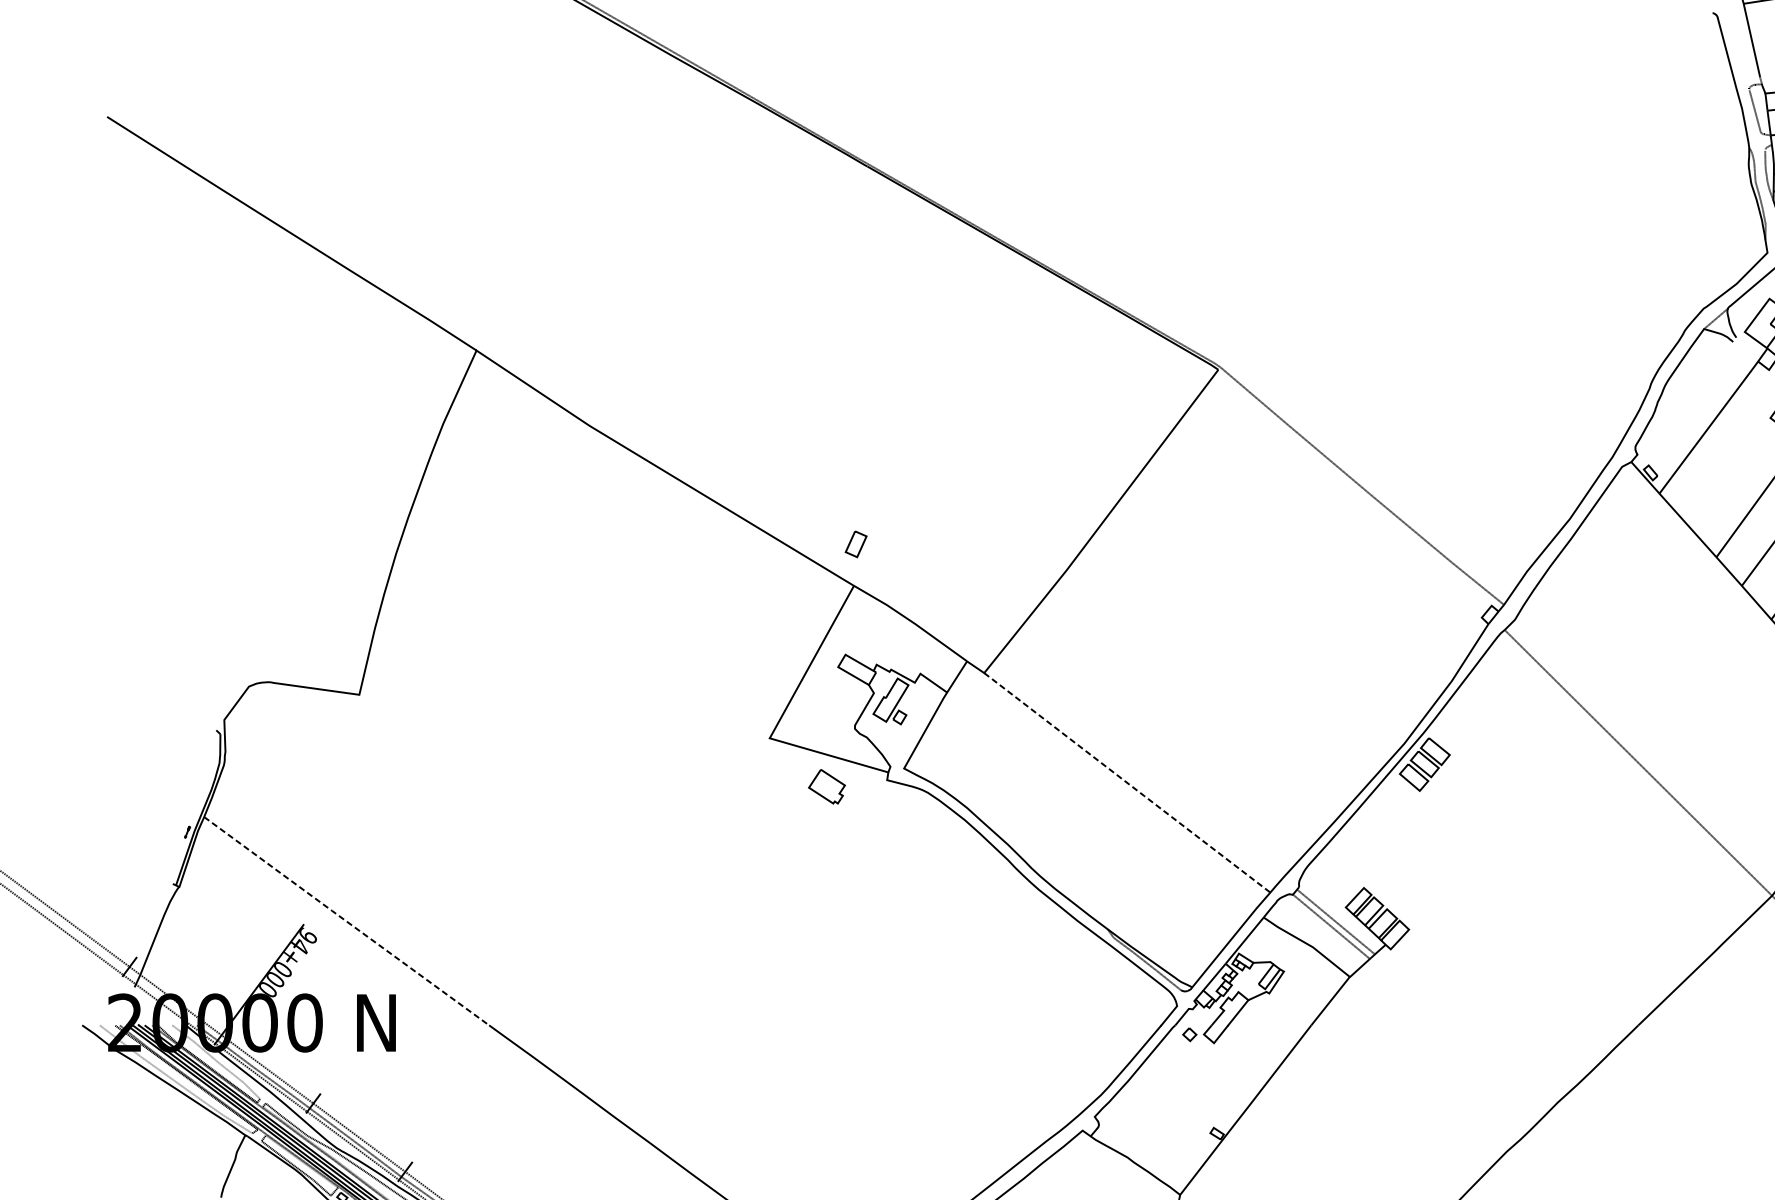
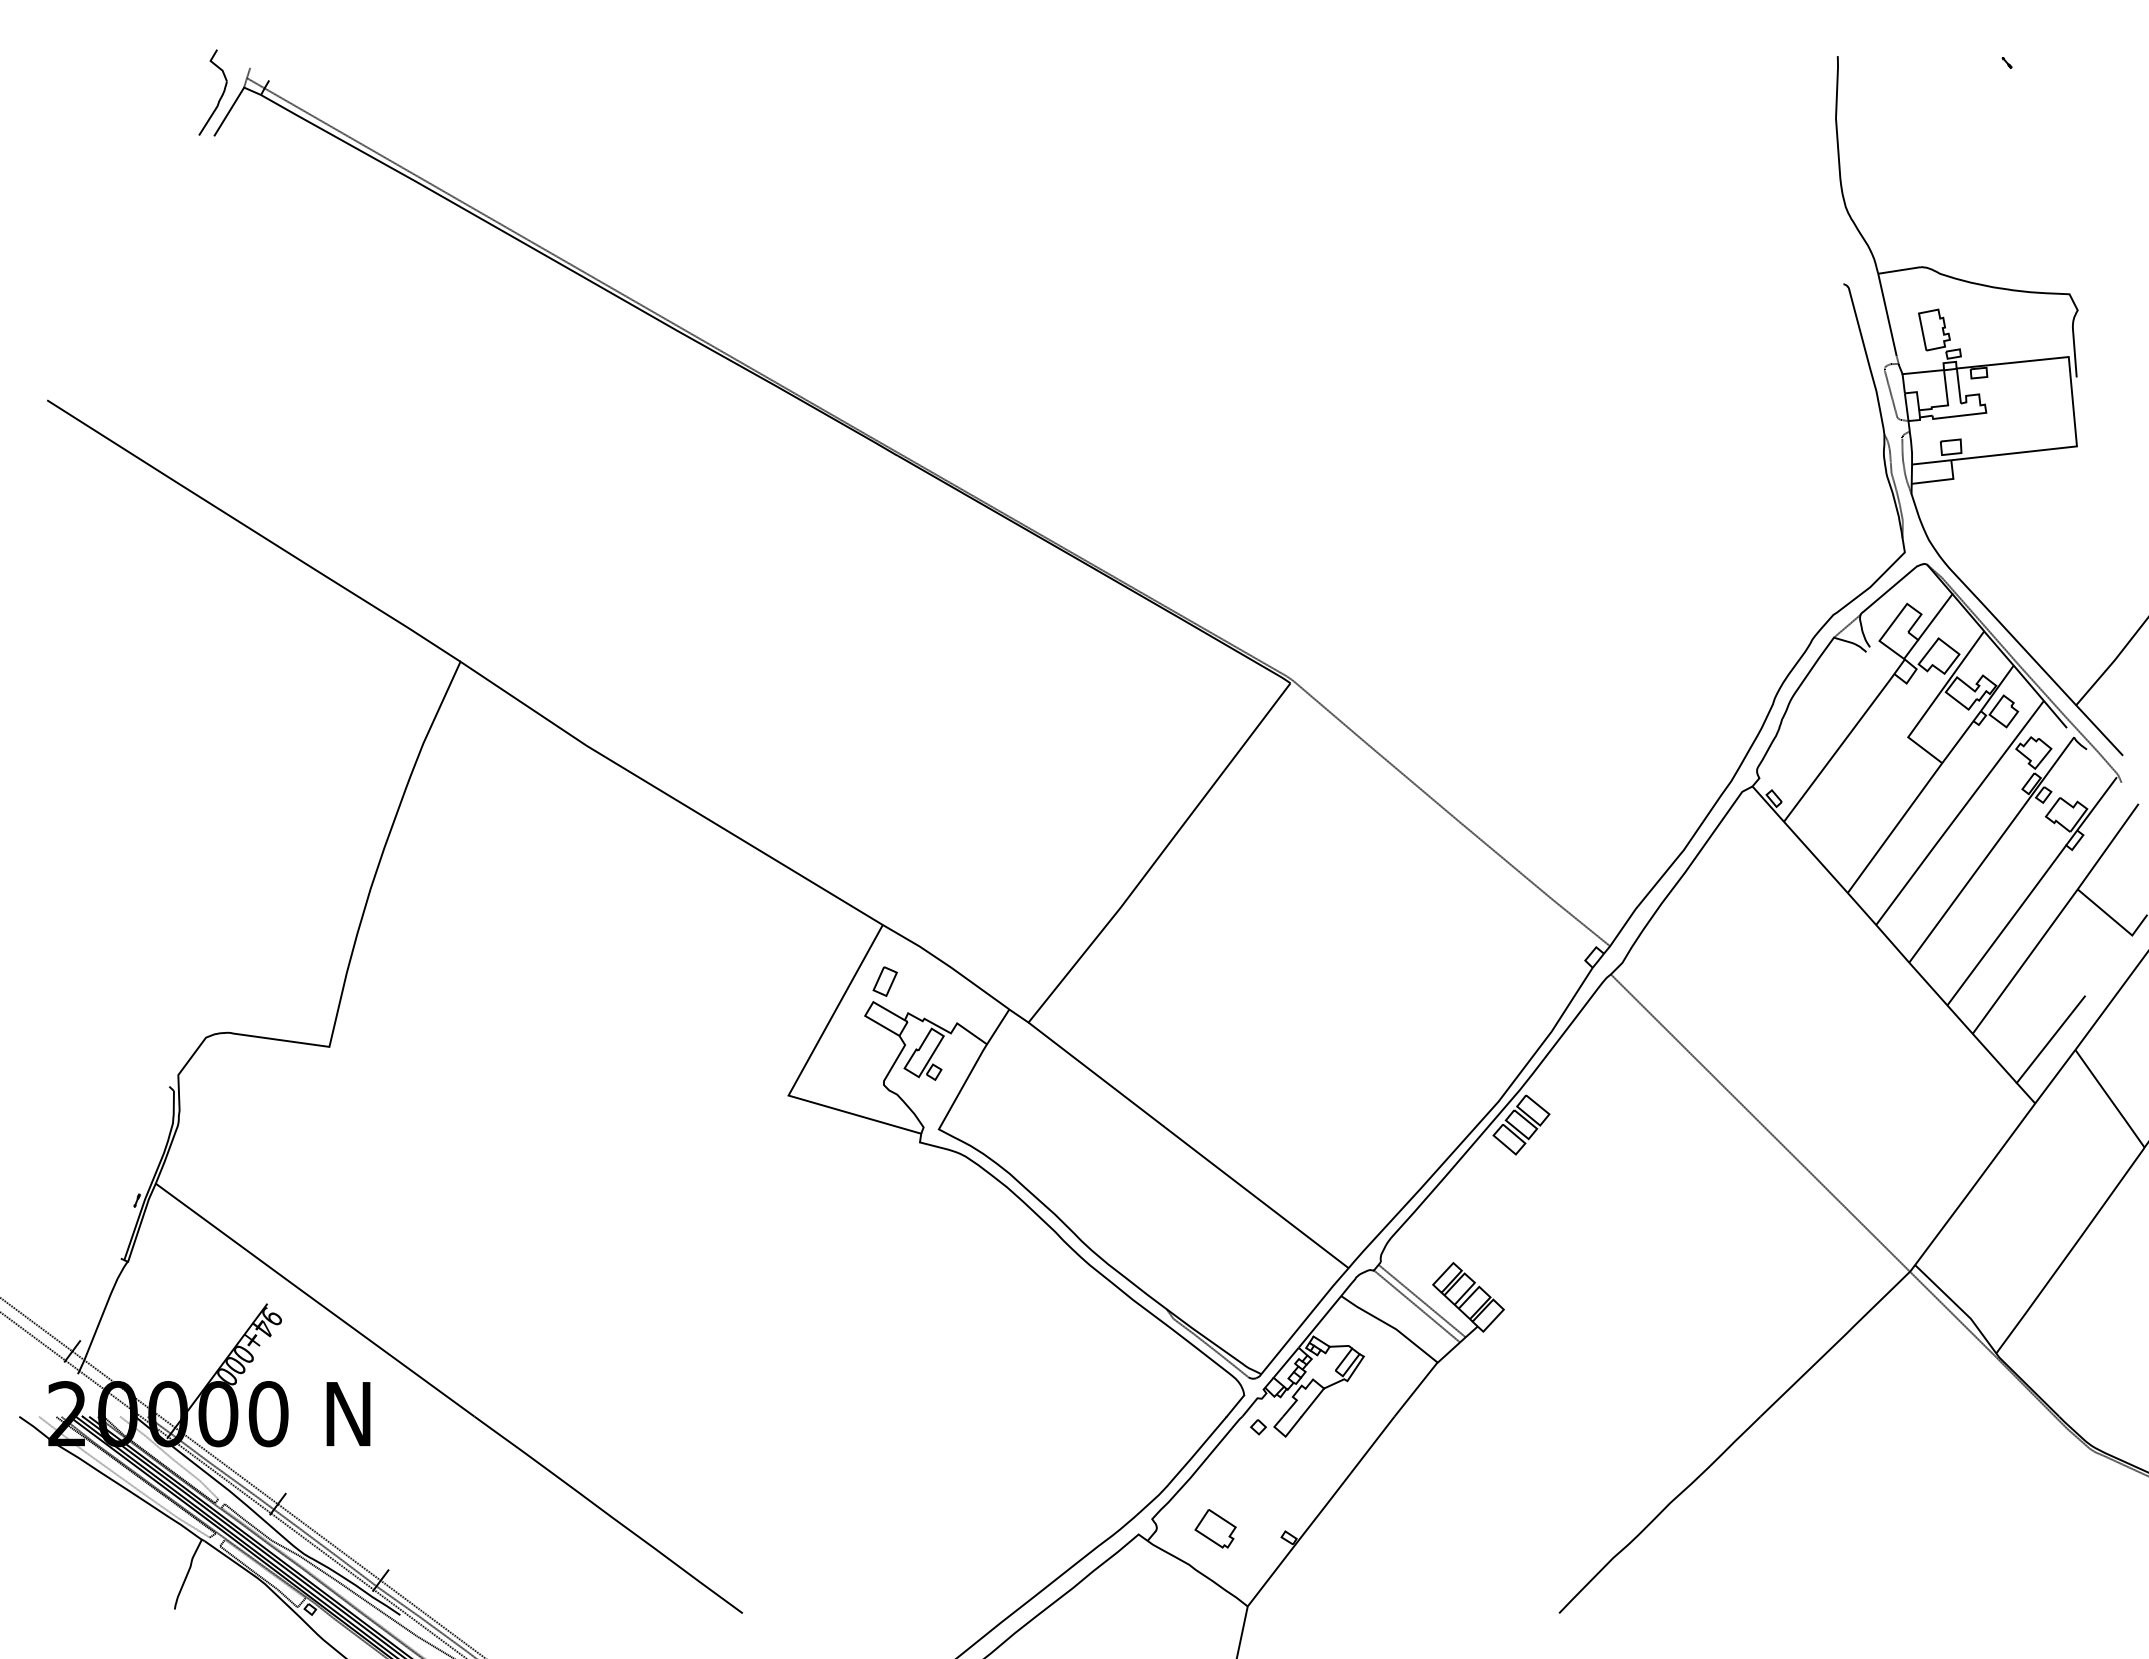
part: (855, 544) -> (884, 981), moved
line: (1128, 782) -> (1189, 1145), dashed -> solid
part: (826, 786) -> (1215, 1528), moved
line: (346, 921) -> (315, 1300), dashed -> solid

